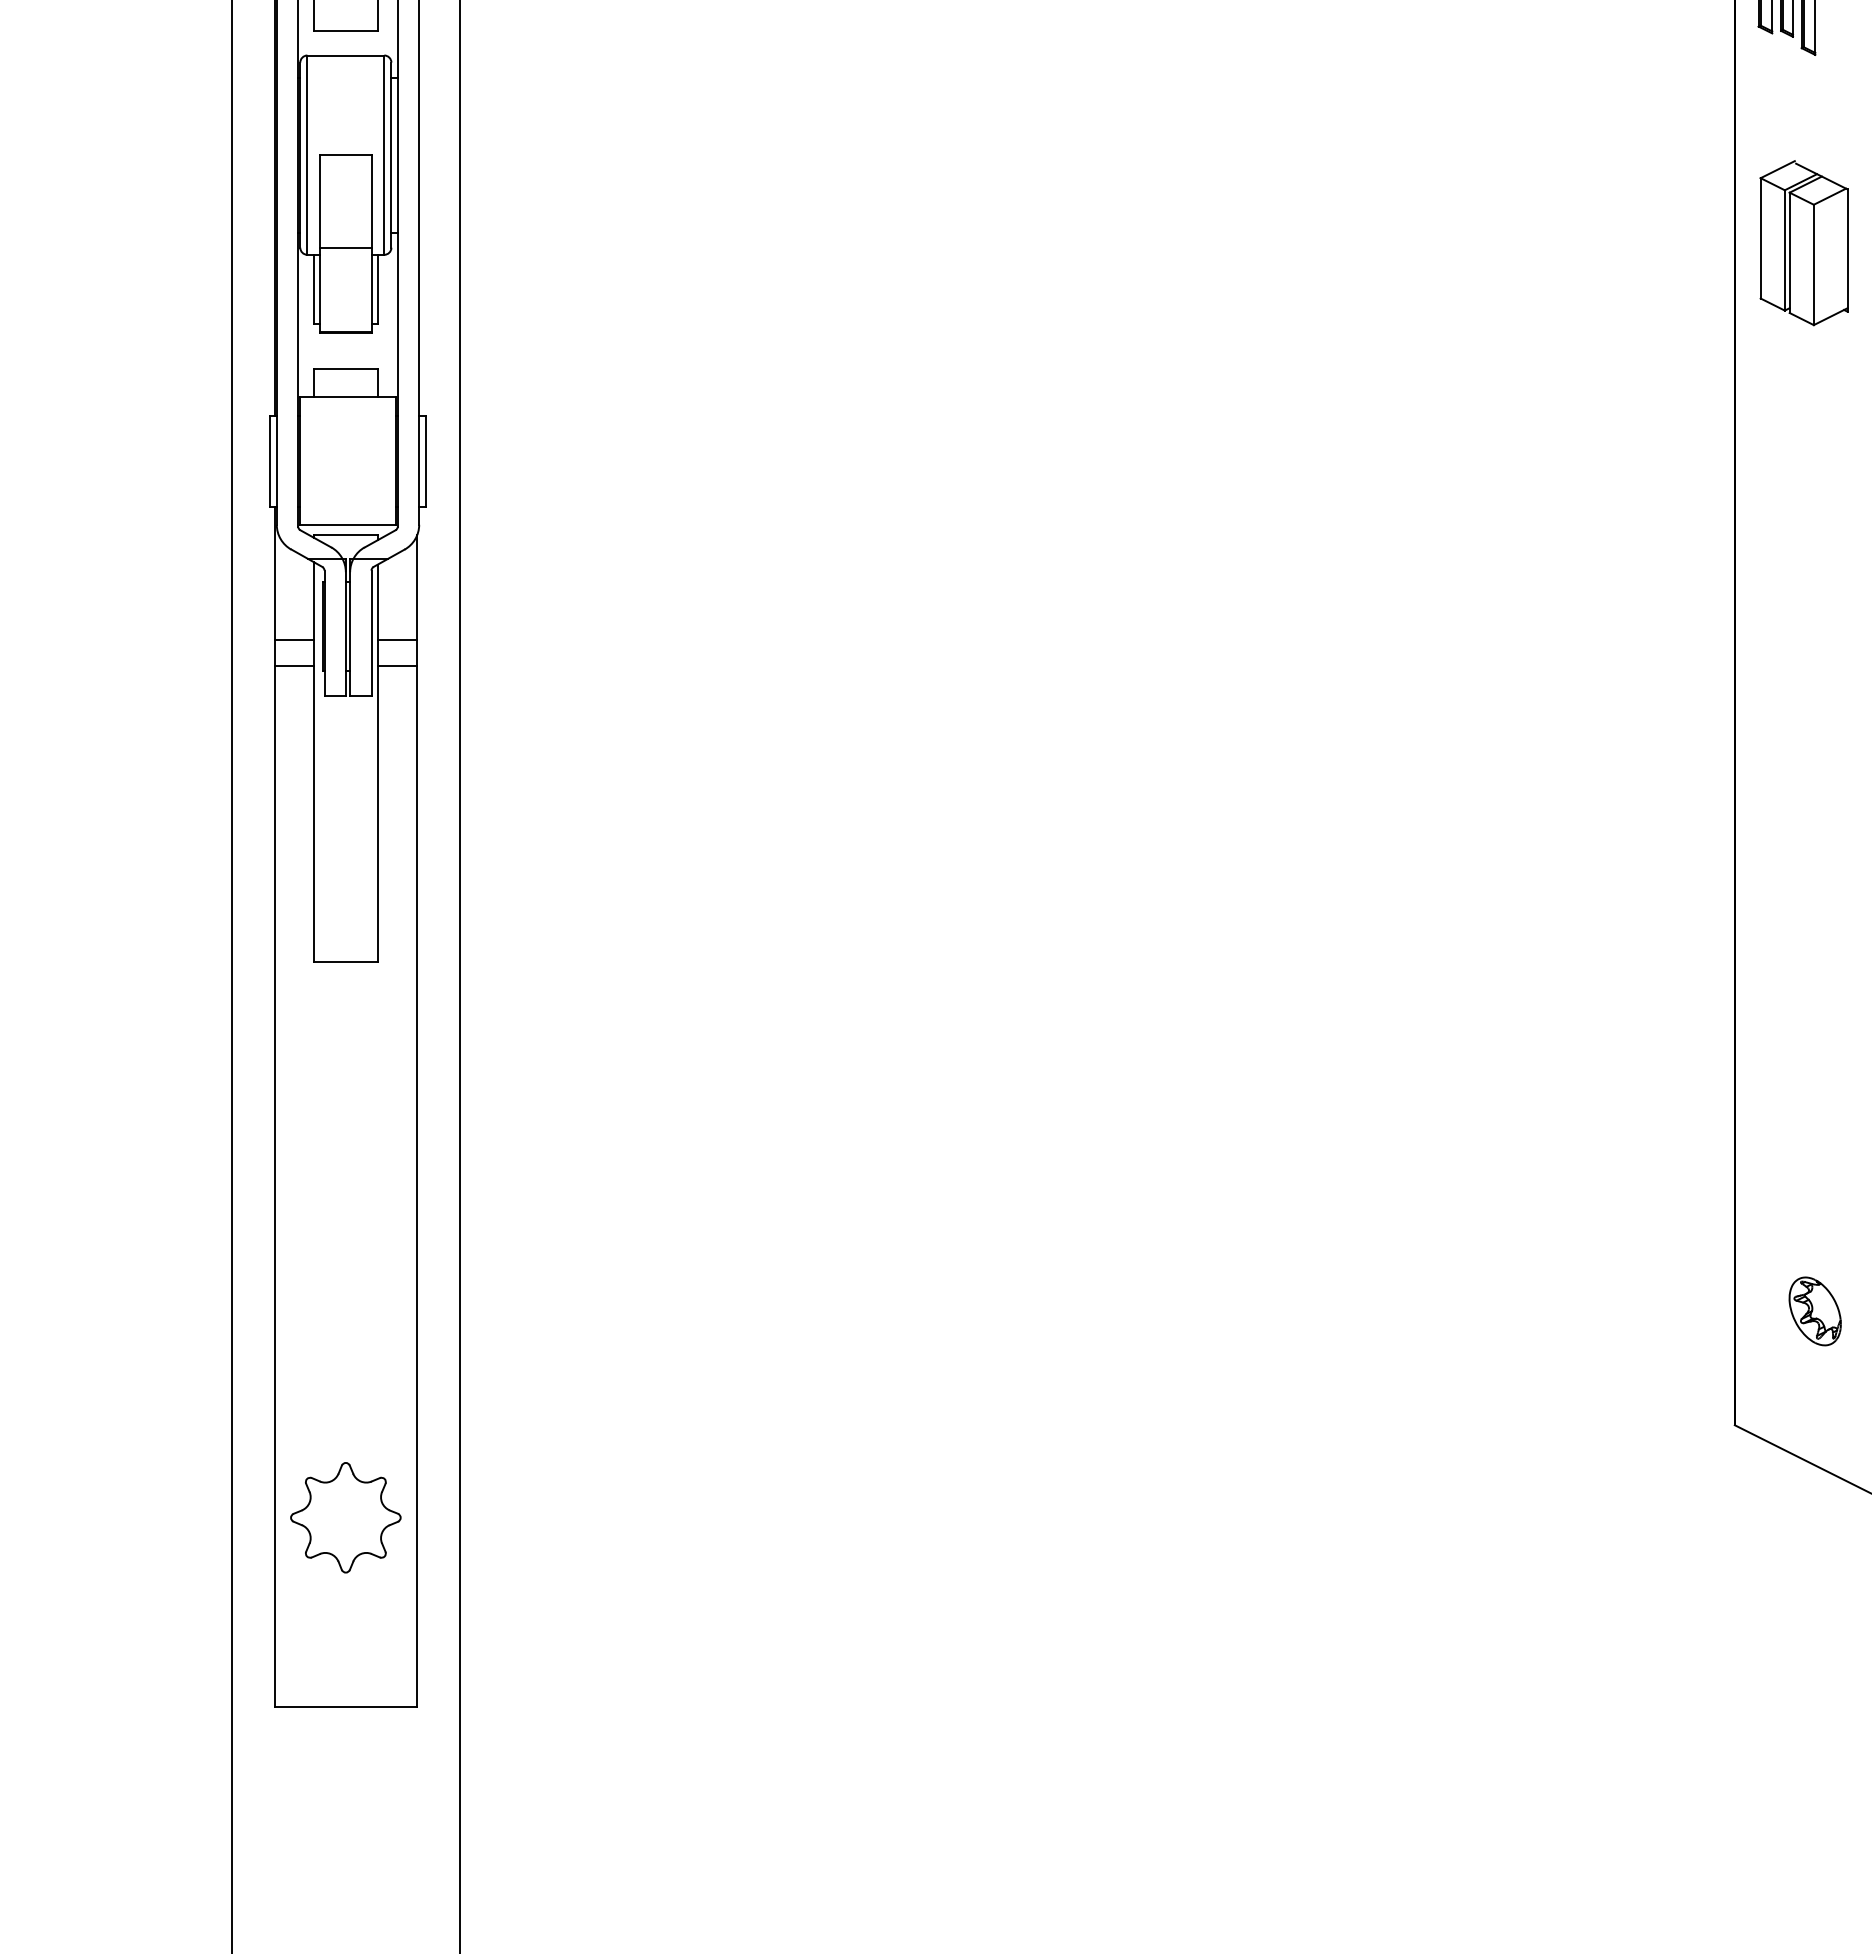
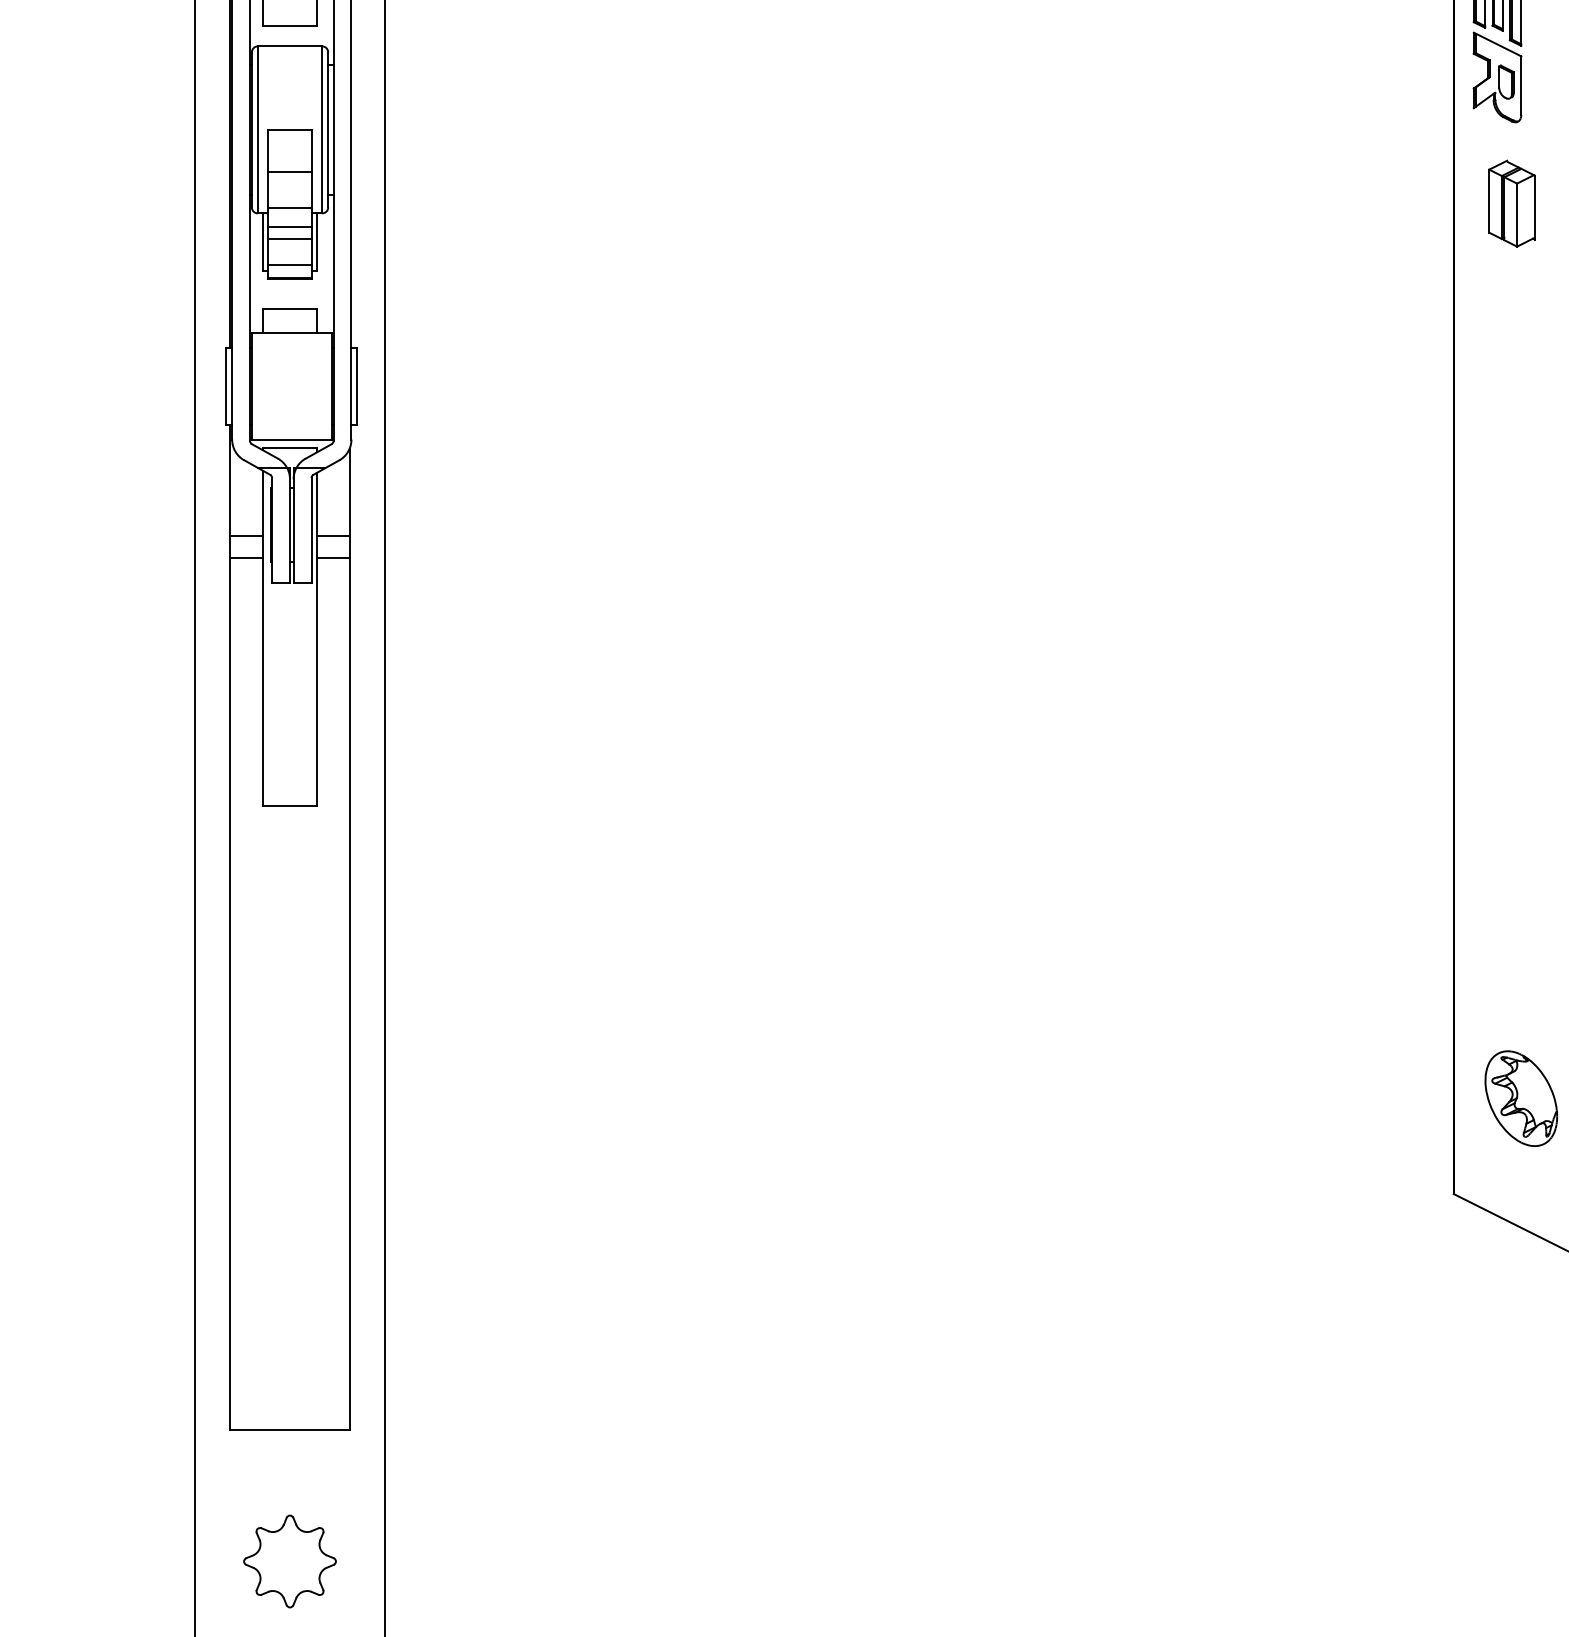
part: (1786, 92) -> (1497, 77), added
line: (345, 204) -> (289, 171), added
part: (1804, 243) -> (1512, 203), size x0.62
line: (345, 270) -> (289, 226), added
line: (345, 285) -> (289, 239), added
line: (345, 316) -> (289, 265), added
part: (1814, 1311) -> (1520, 1098), size x1.67
part: (345, 1517) -> (289, 1561), moved

